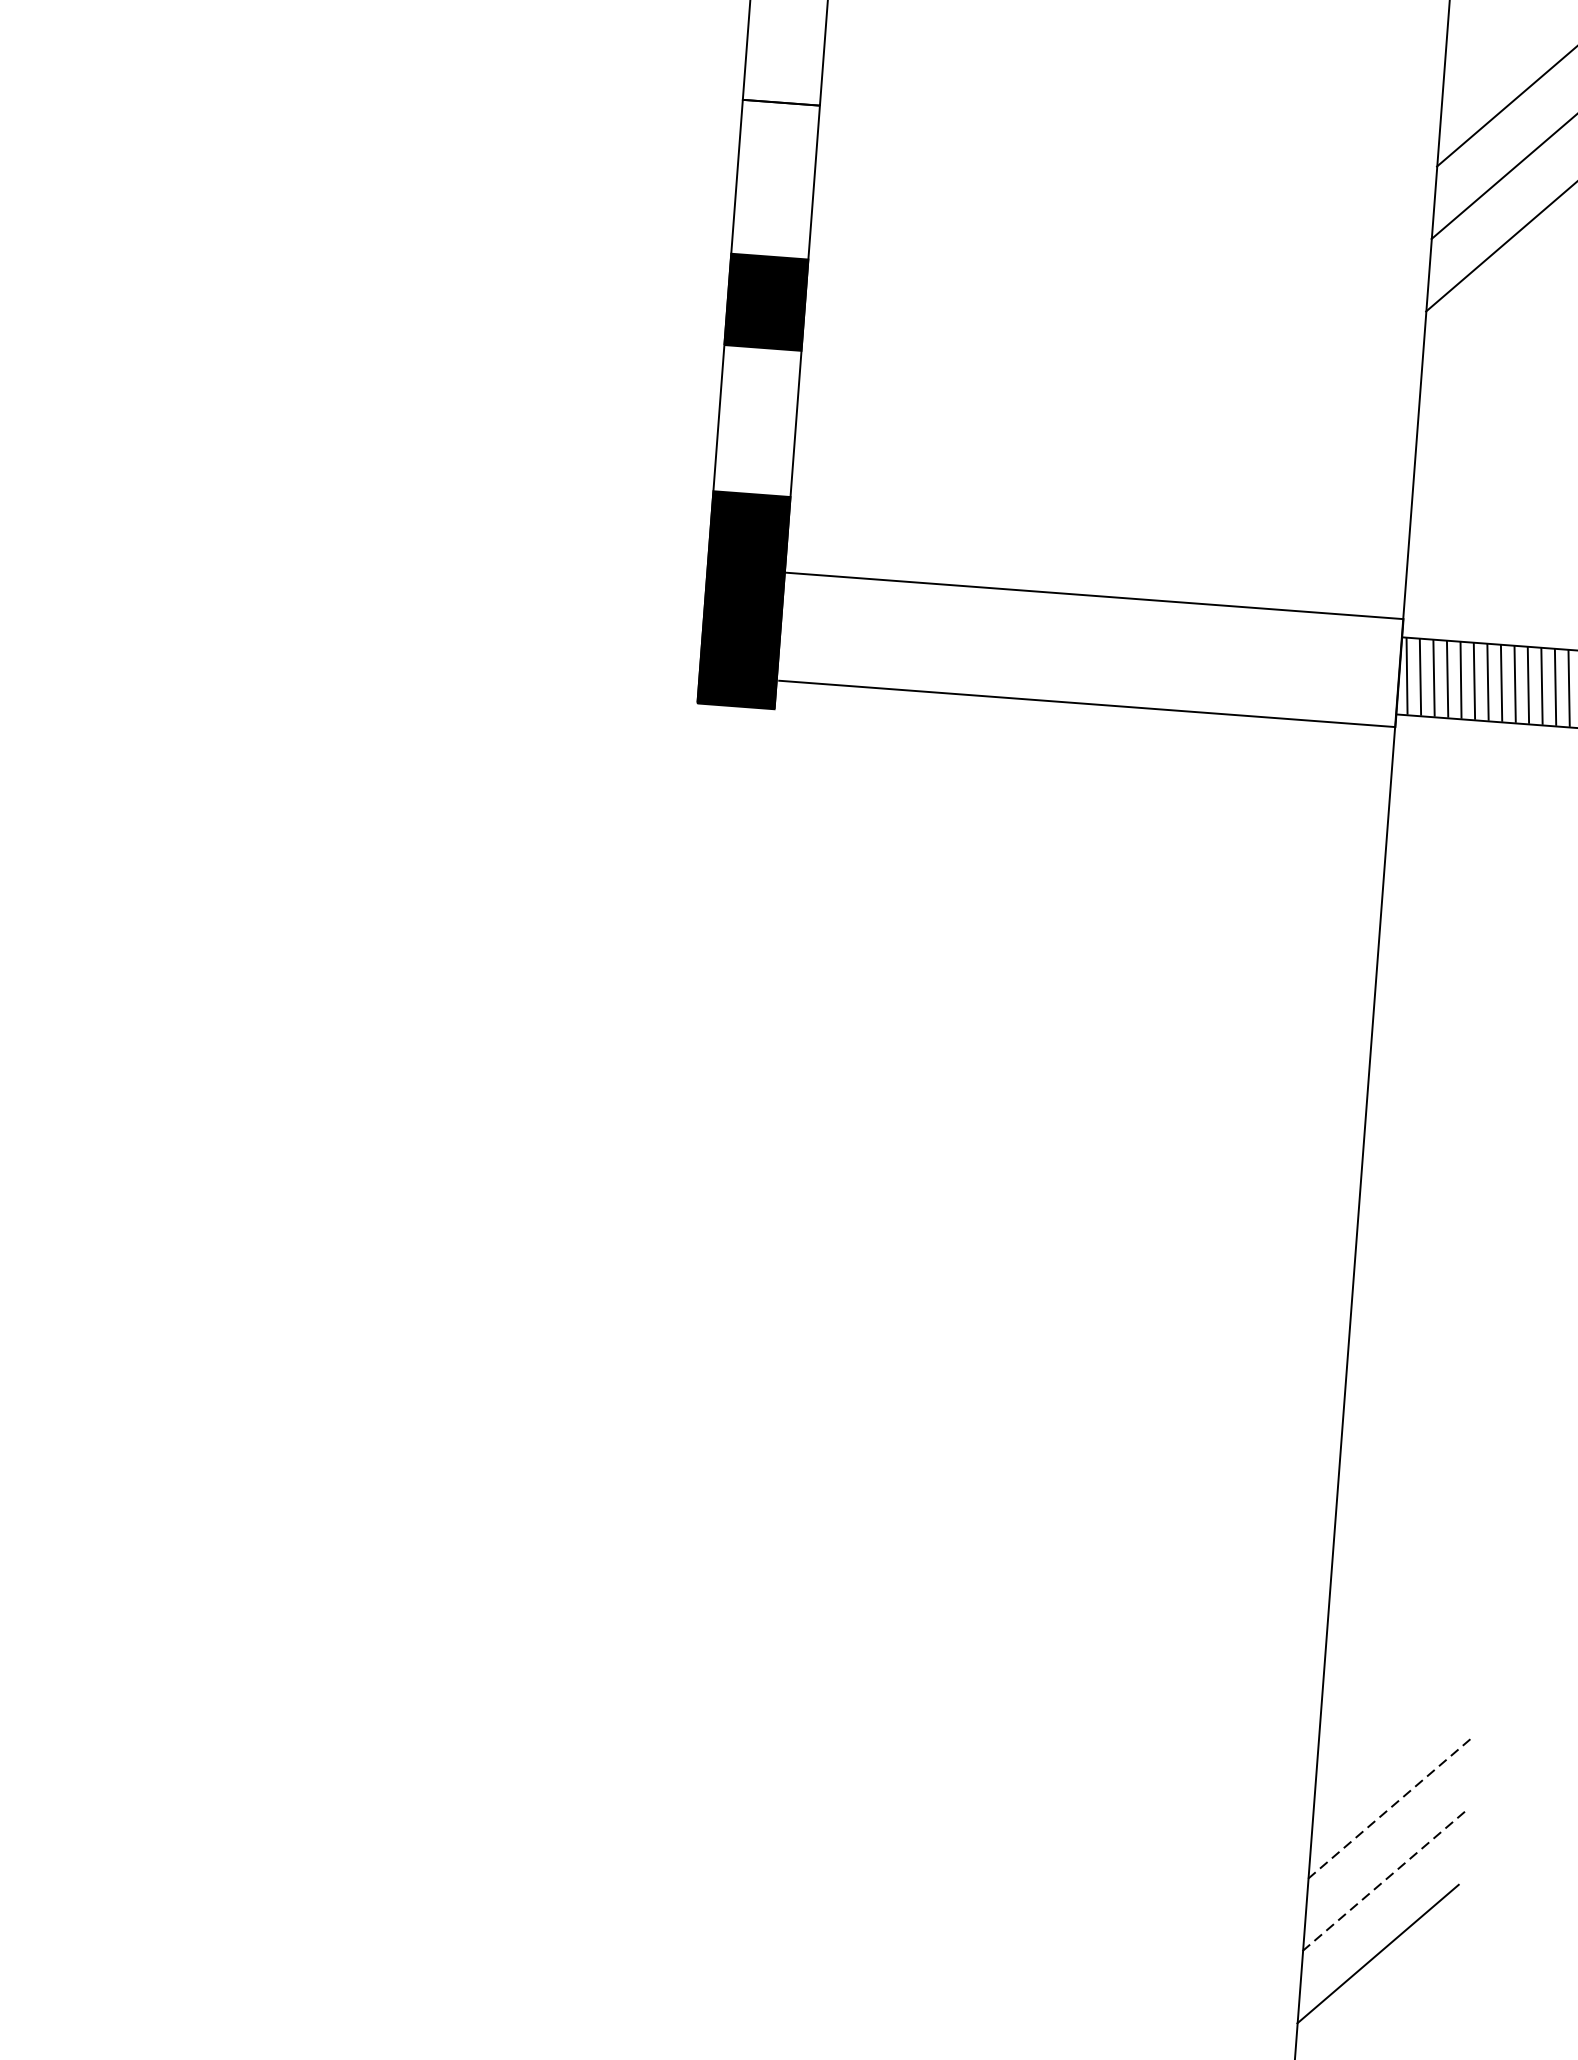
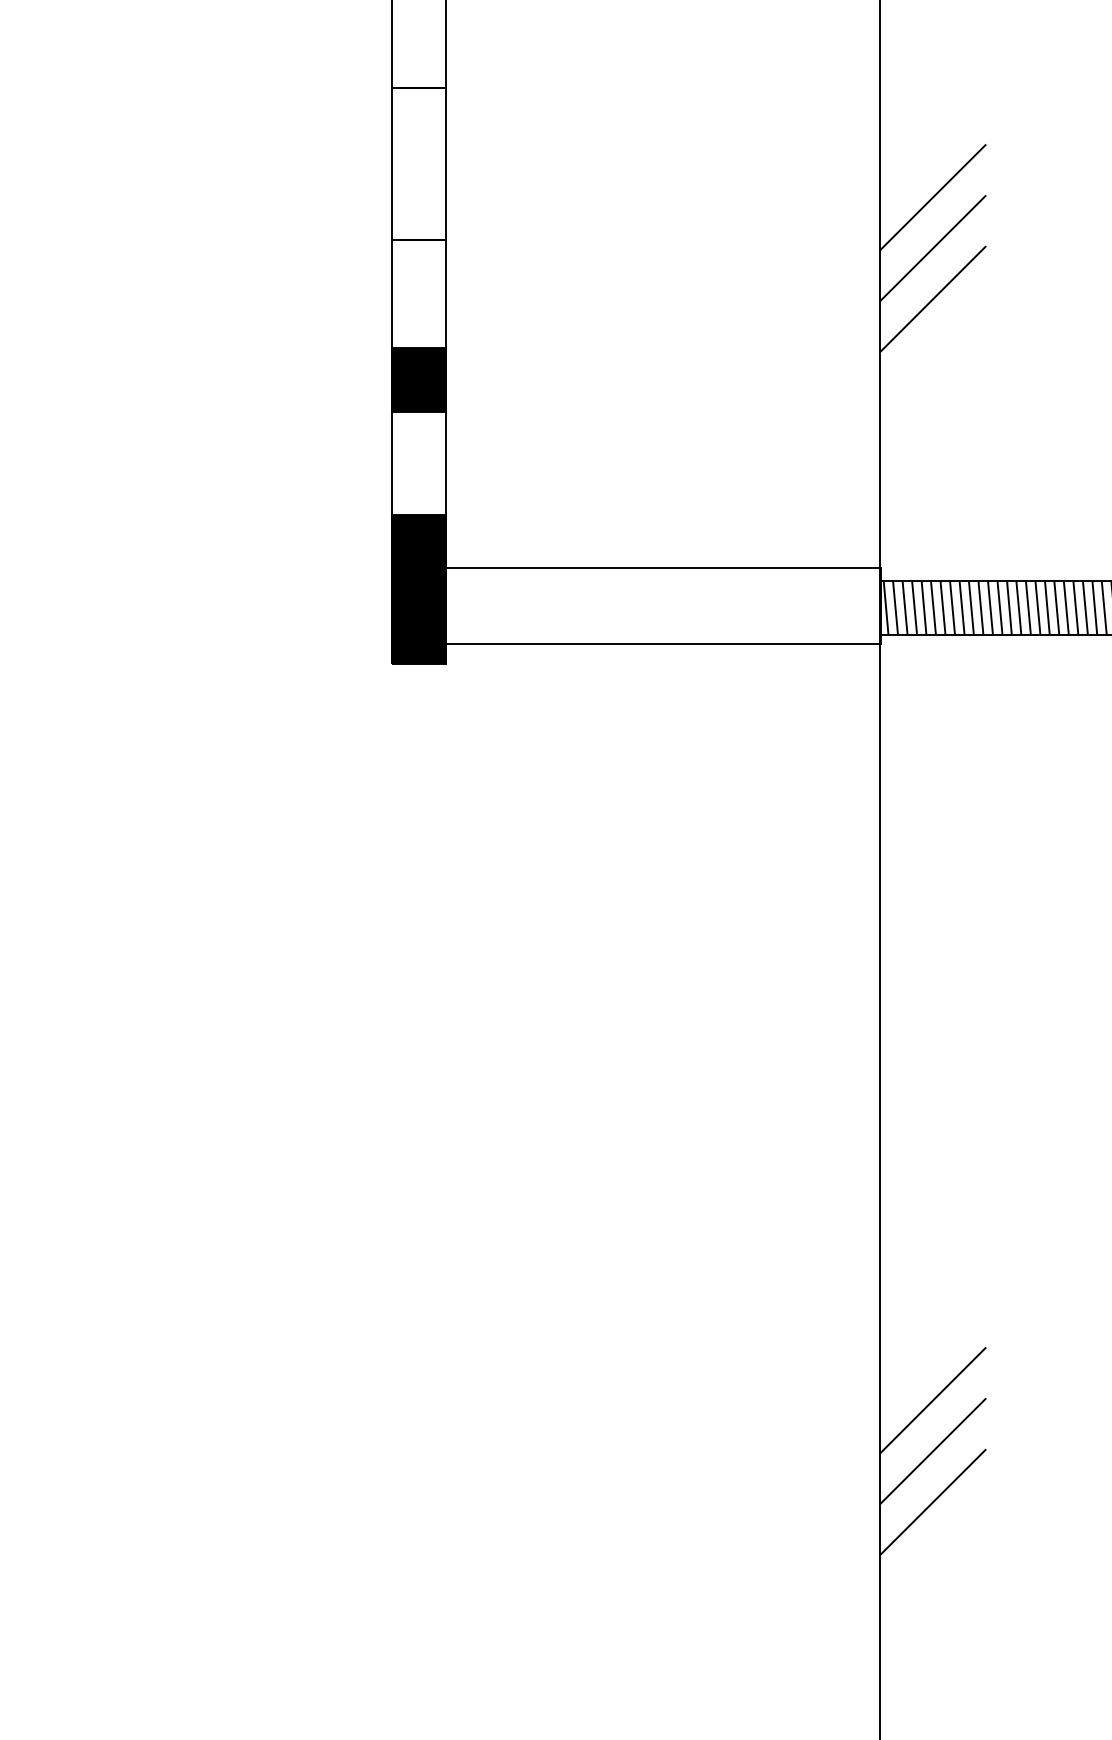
line: (1388, 1809) -> (932, 1400), dashed -> solid
line: (1382, 1881) -> (932, 1451), dashed -> solid

